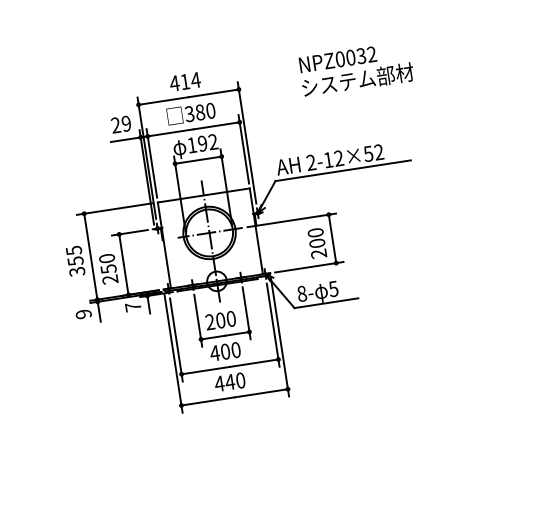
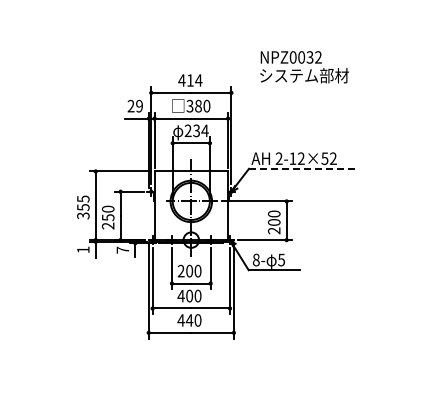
text: (356, 69) -> (304, 67), moved
text: (202, 143) -> (196, 130), 192 -> 234
line: (343, 170) -> (303, 168), solid -> dashed
text: (83, 313) -> (83, 249), 9 -> 1

